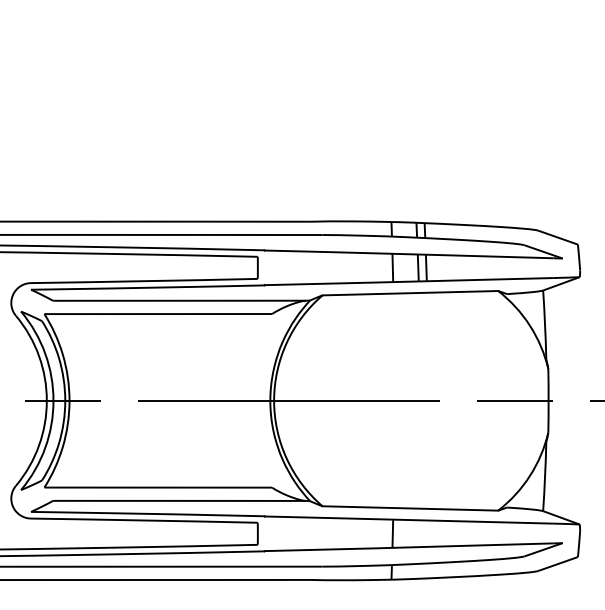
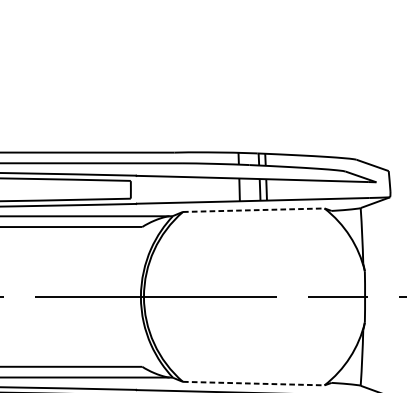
line: (410, 293) -> (253, 210), solid -> dashed
line: (410, 508) -> (253, 383), solid -> dashed

